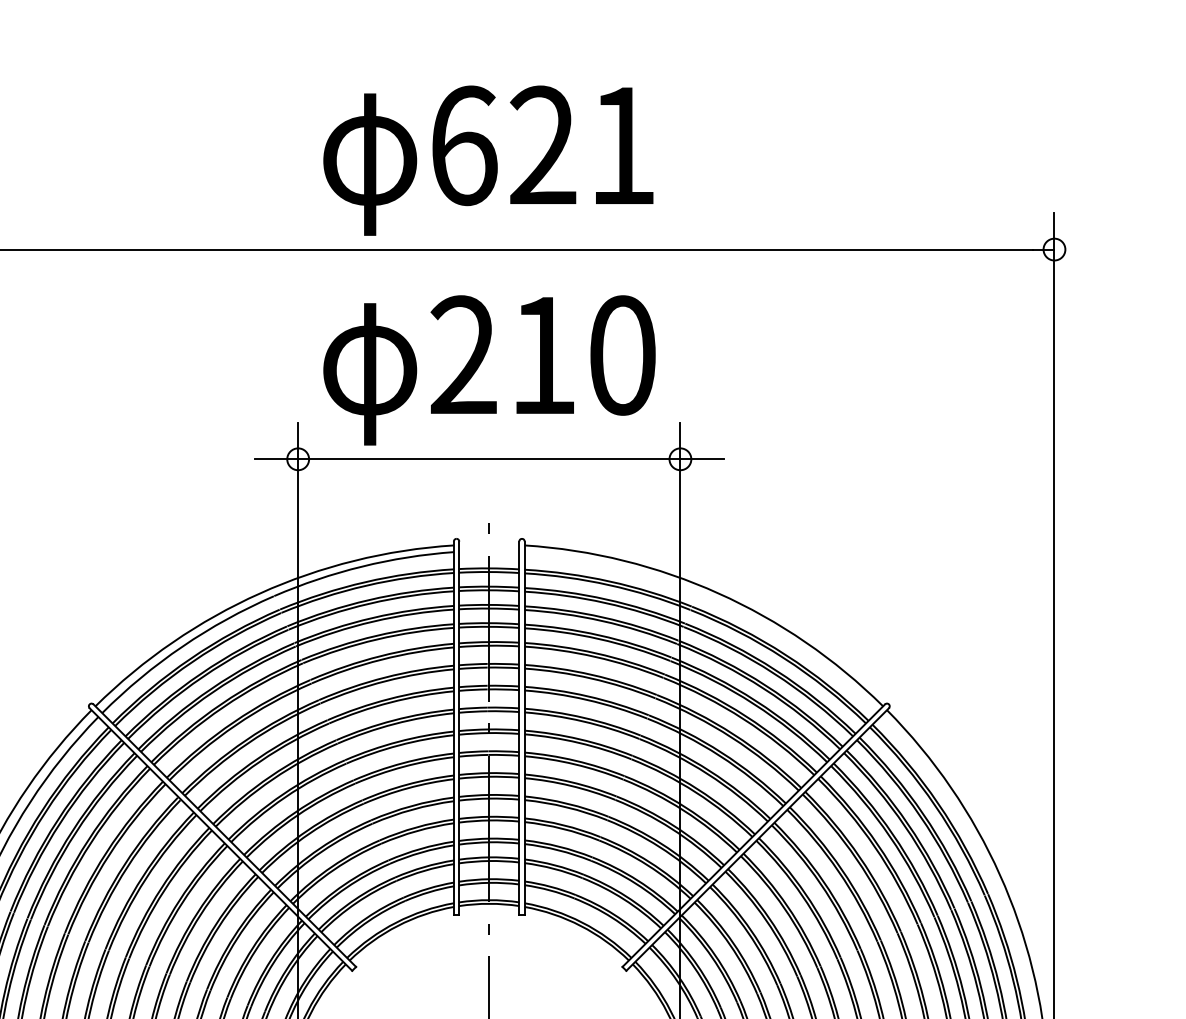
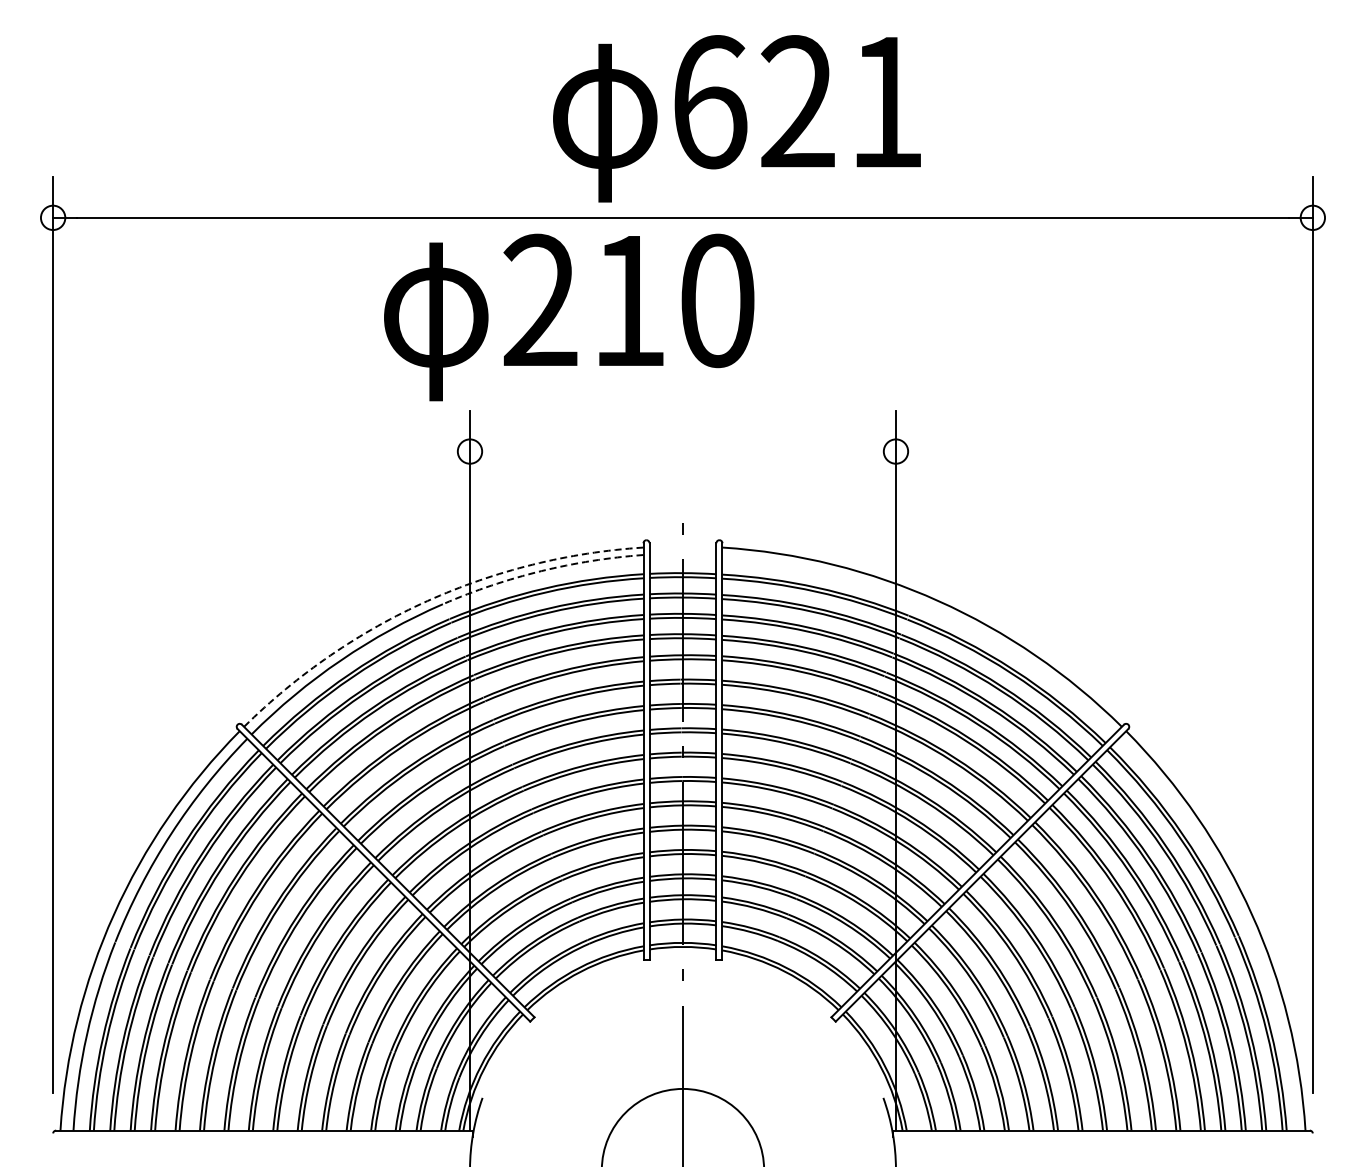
text: (487, 160) -> (736, 118), moved
text: (489, 370) -> (569, 317), moved
line: (488, 459) -> (682, 451), removed
arc: (362, 566) -> (541, 571), solid -> dashed
arc: (260, 593) -> (427, 601), solid -> dashed

